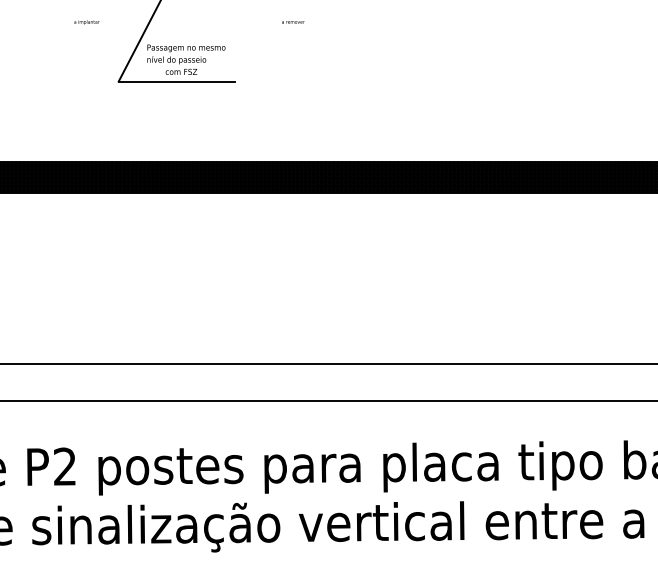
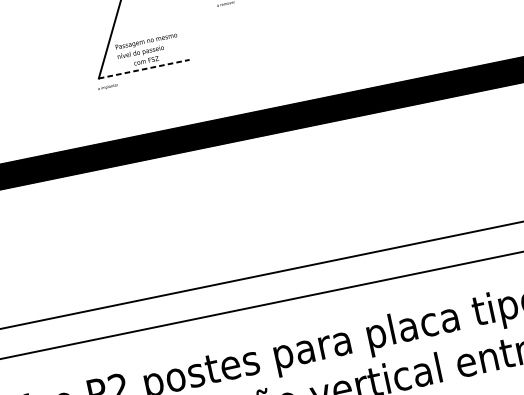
text: (86, 22) -> (107, 87), moved
line: (176, 81) -> (144, 69), solid -> dashed

